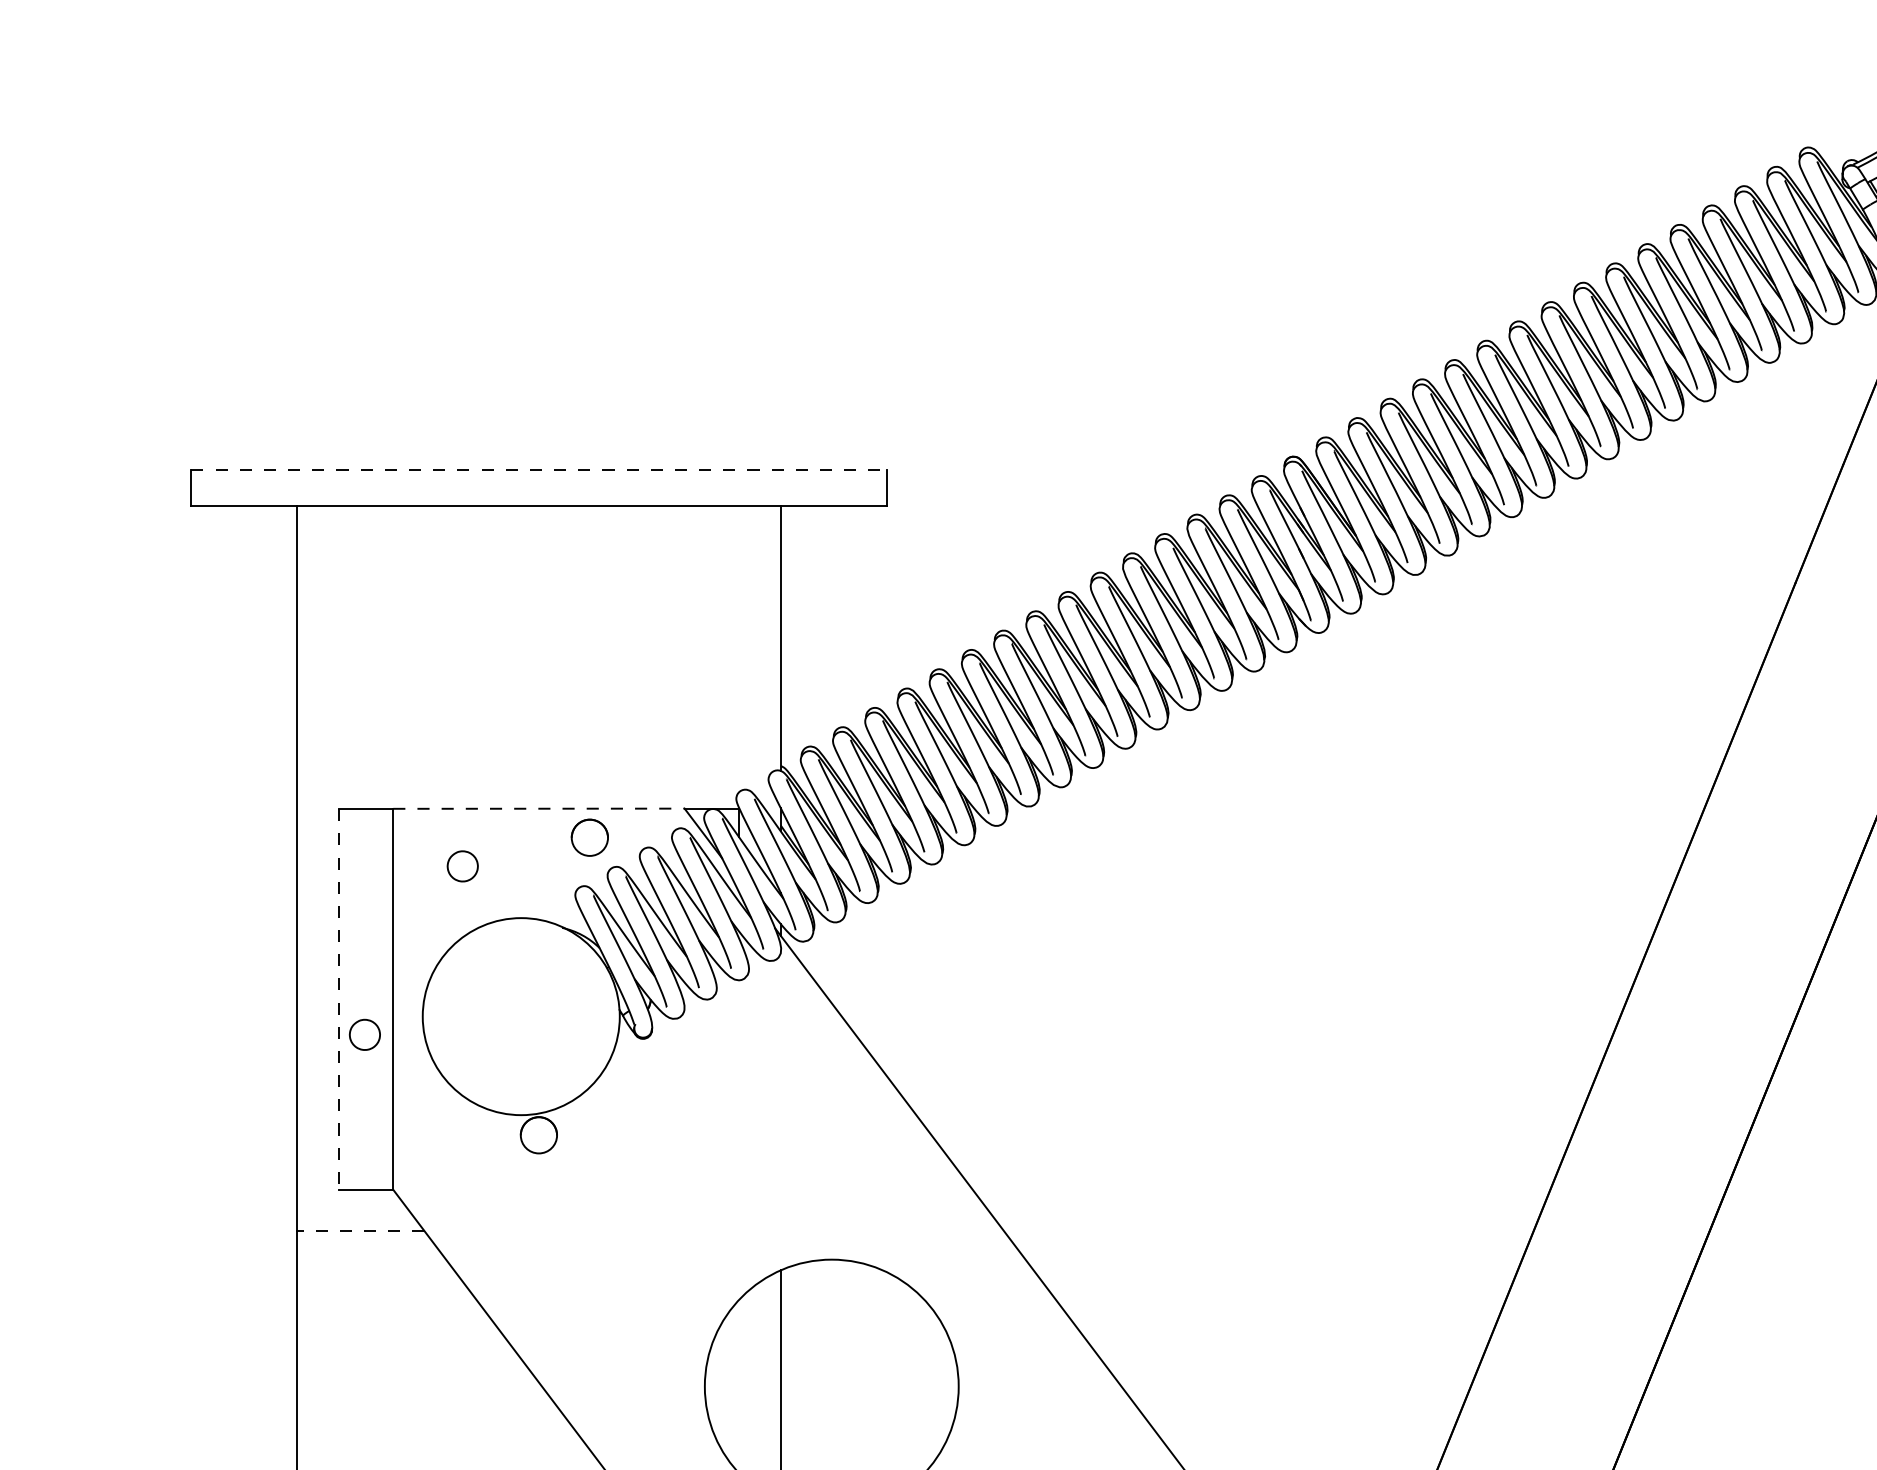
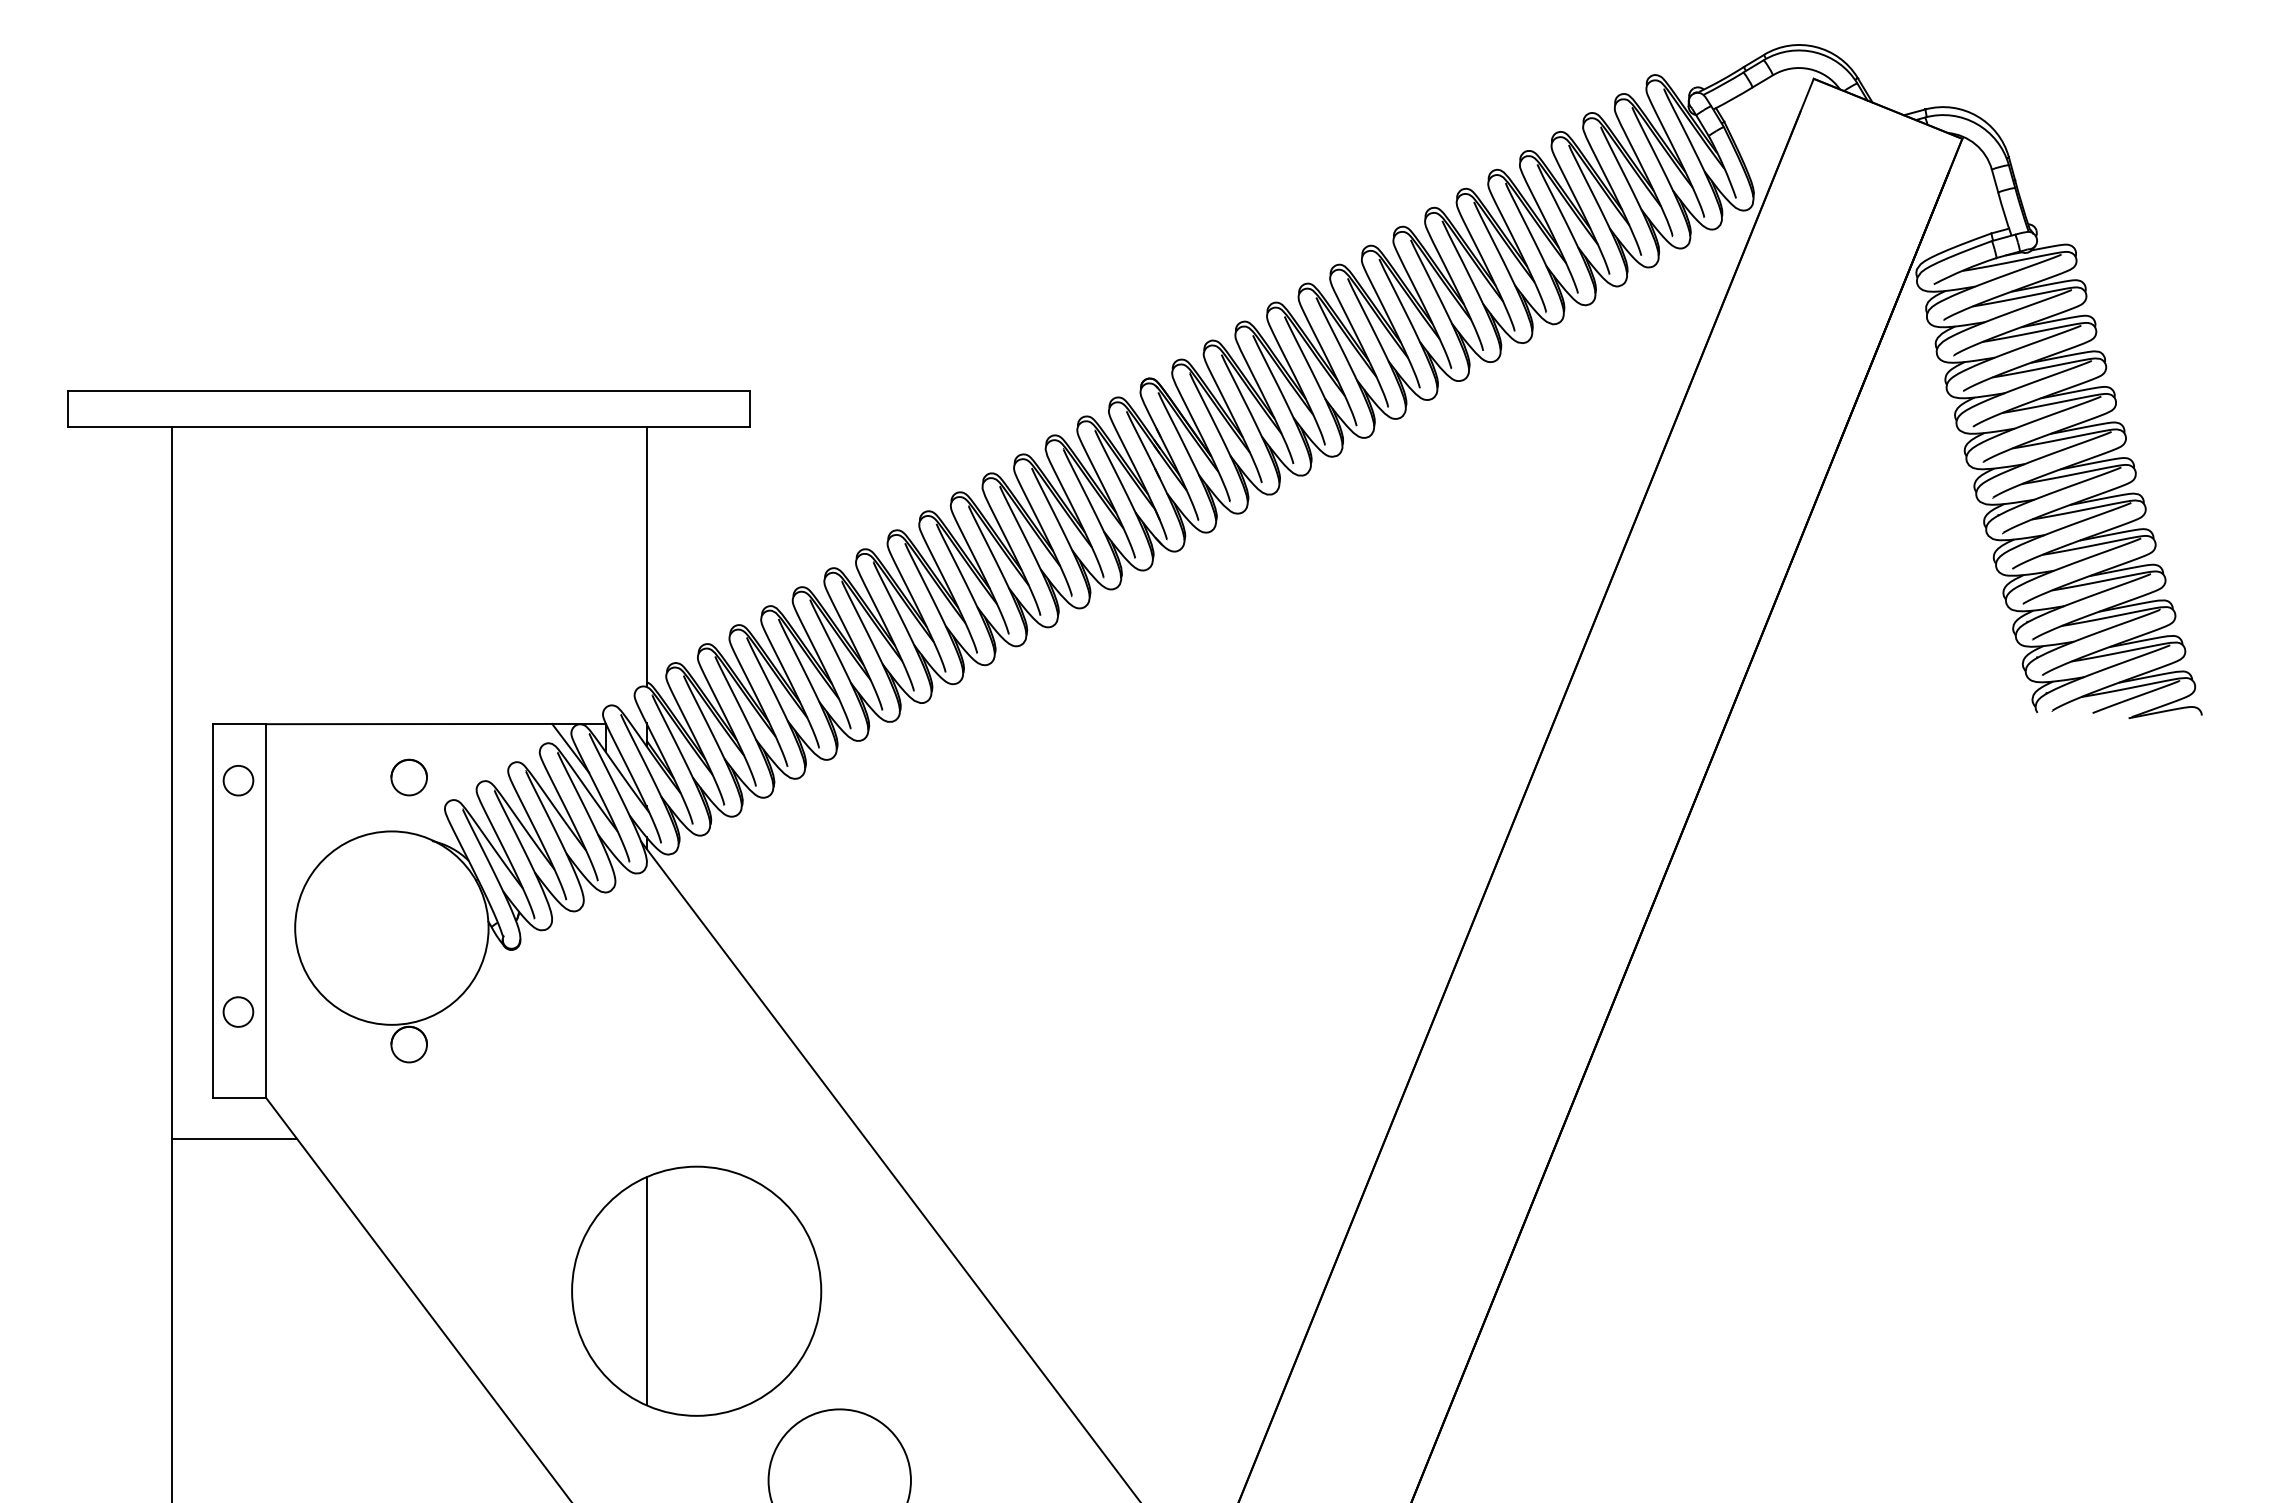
line: (539, 469) -> (409, 391), dashed -> solid
line: (539, 809) -> (409, 724), dashed -> solid
part: (589, 837) -> (408, 777), moved
part: (462, 866) -> (238, 780), moved
line: (338, 999) -> (212, 911), dashed -> solid
part: (365, 1034) -> (238, 1011), moved
line: (360, 1230) -> (234, 1138), dashed -> solid

